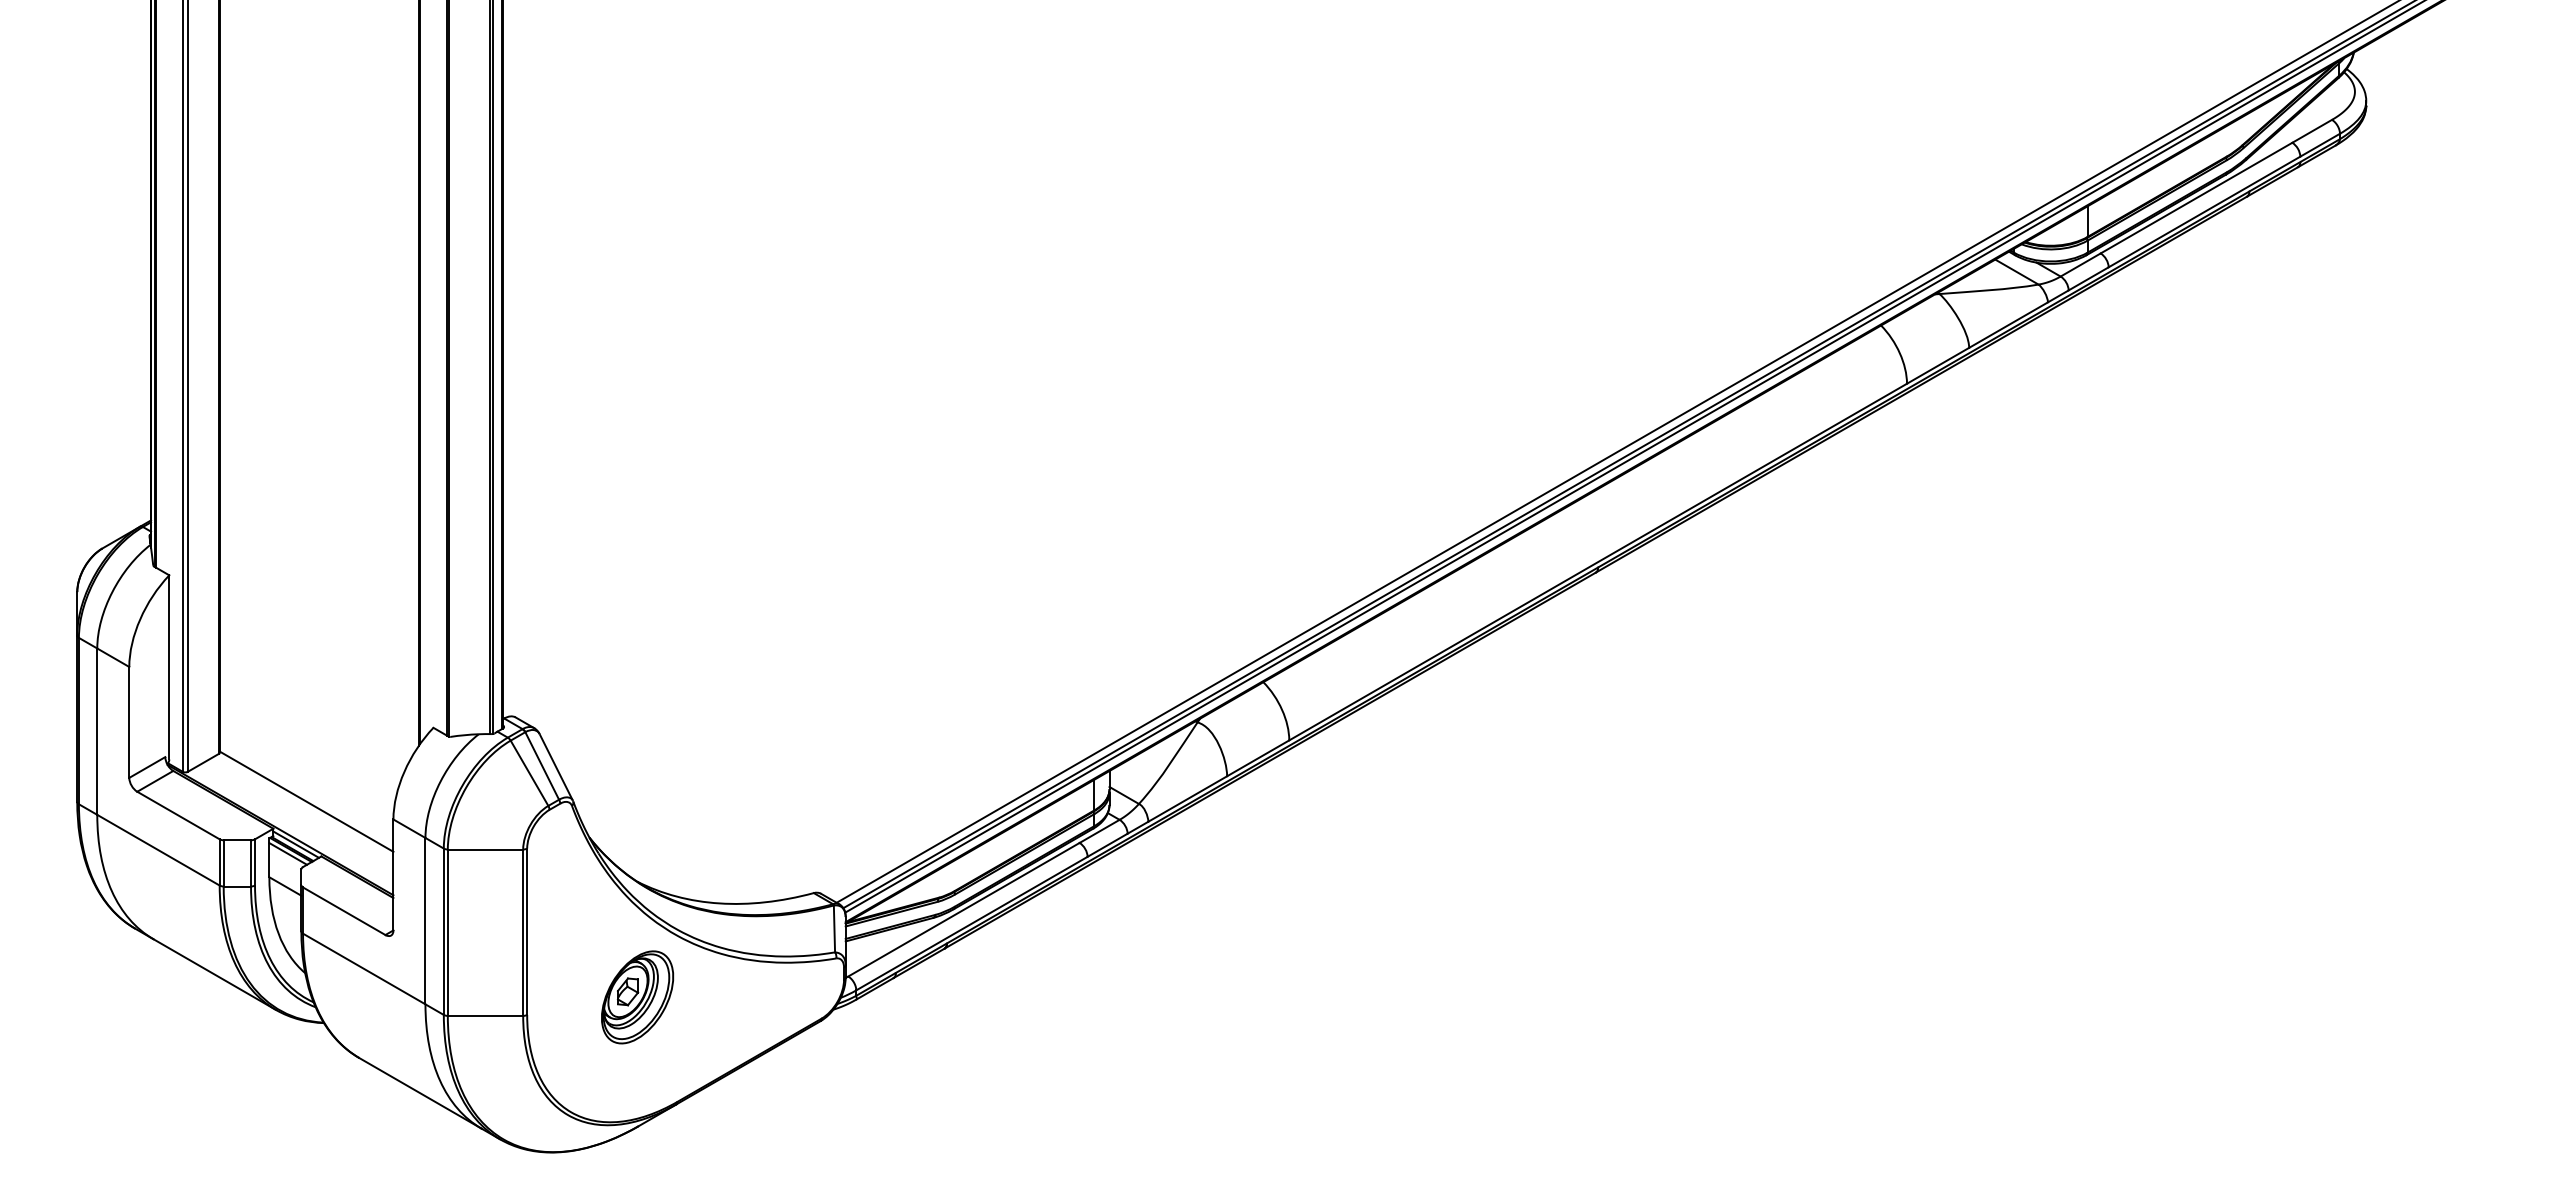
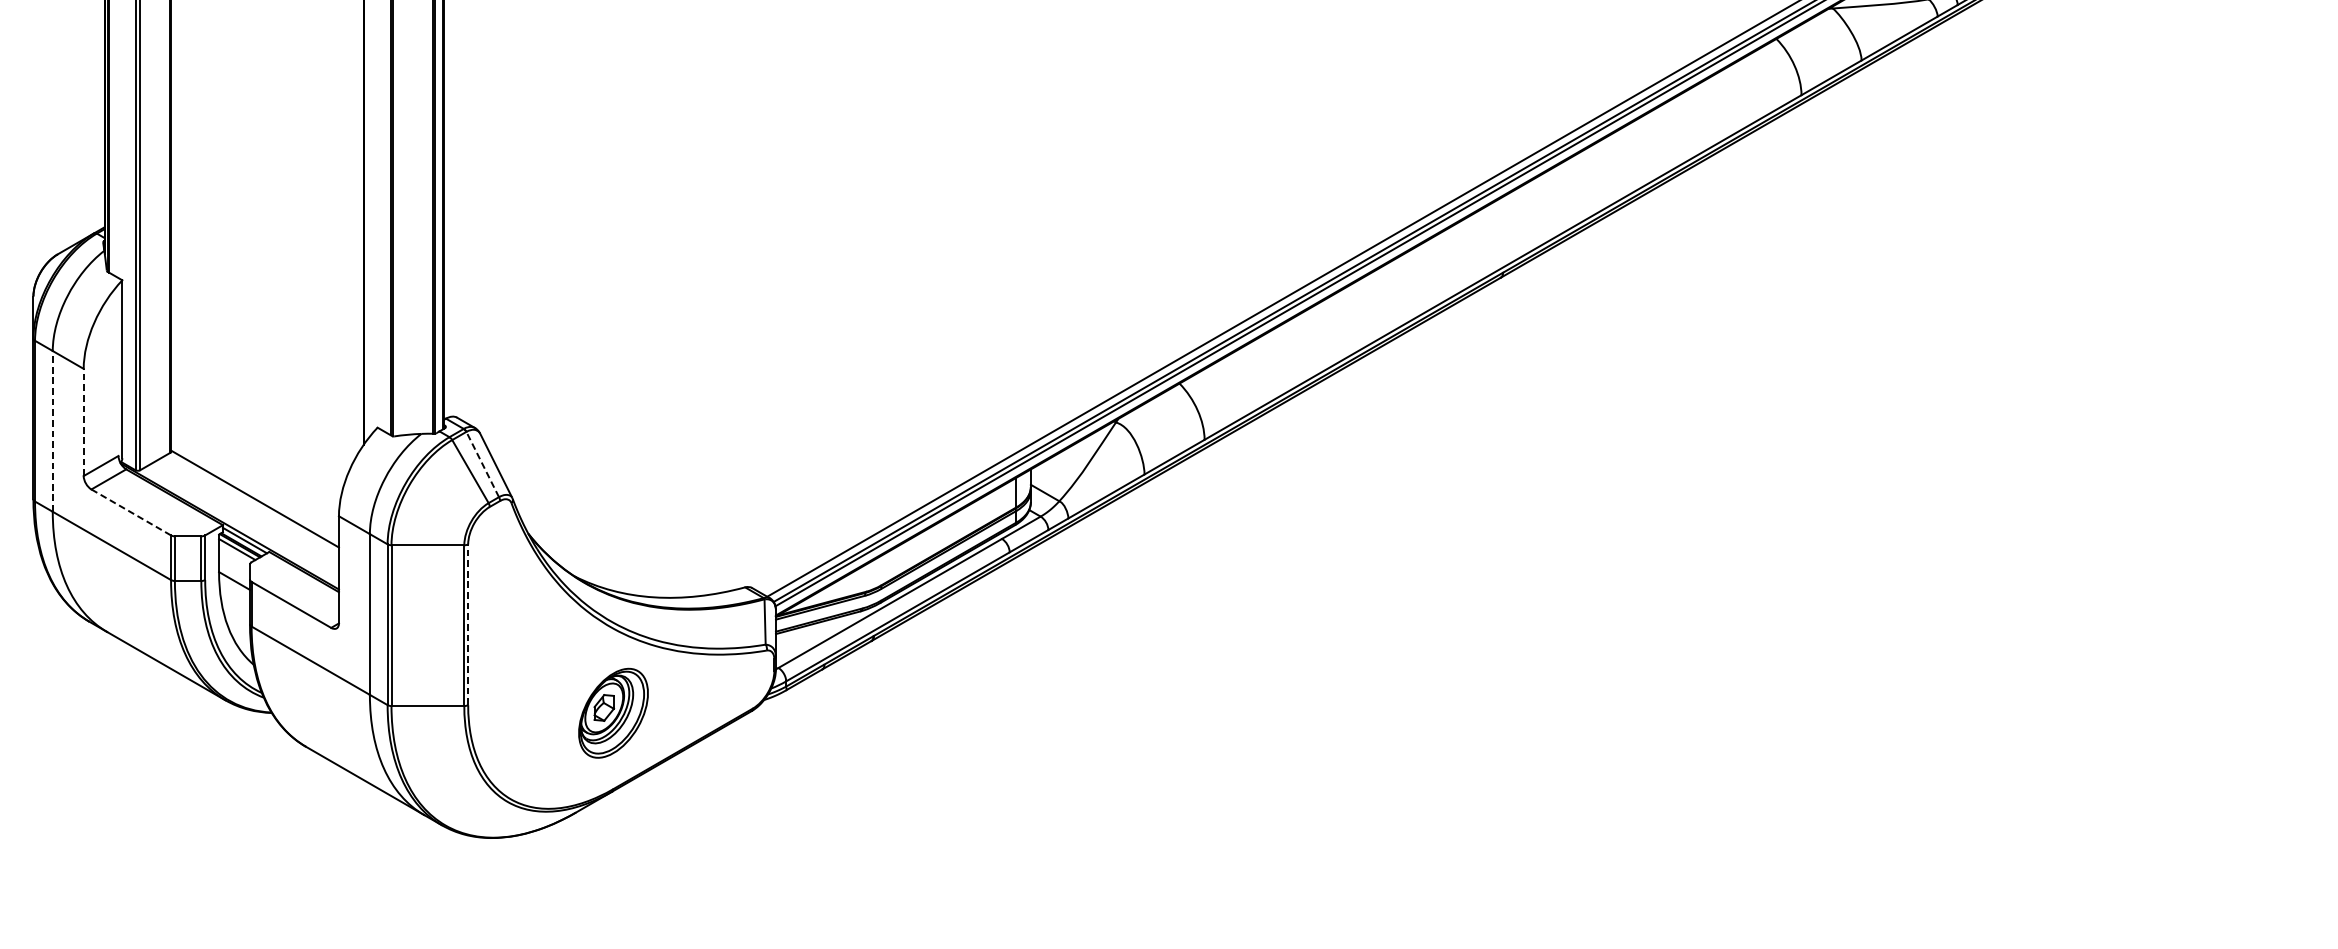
line: (129, 721) -> (83, 421), solid -> dashed
line: (97, 731) -> (52, 431), solid -> dashed
line: (542, 765) -> (482, 464), solid -> dashed
line: (178, 815) -> (131, 512), solid -> dashed
line: (527, 931) -> (468, 624), solid -> dashed
part: (637, 997) -> (613, 713), moved

